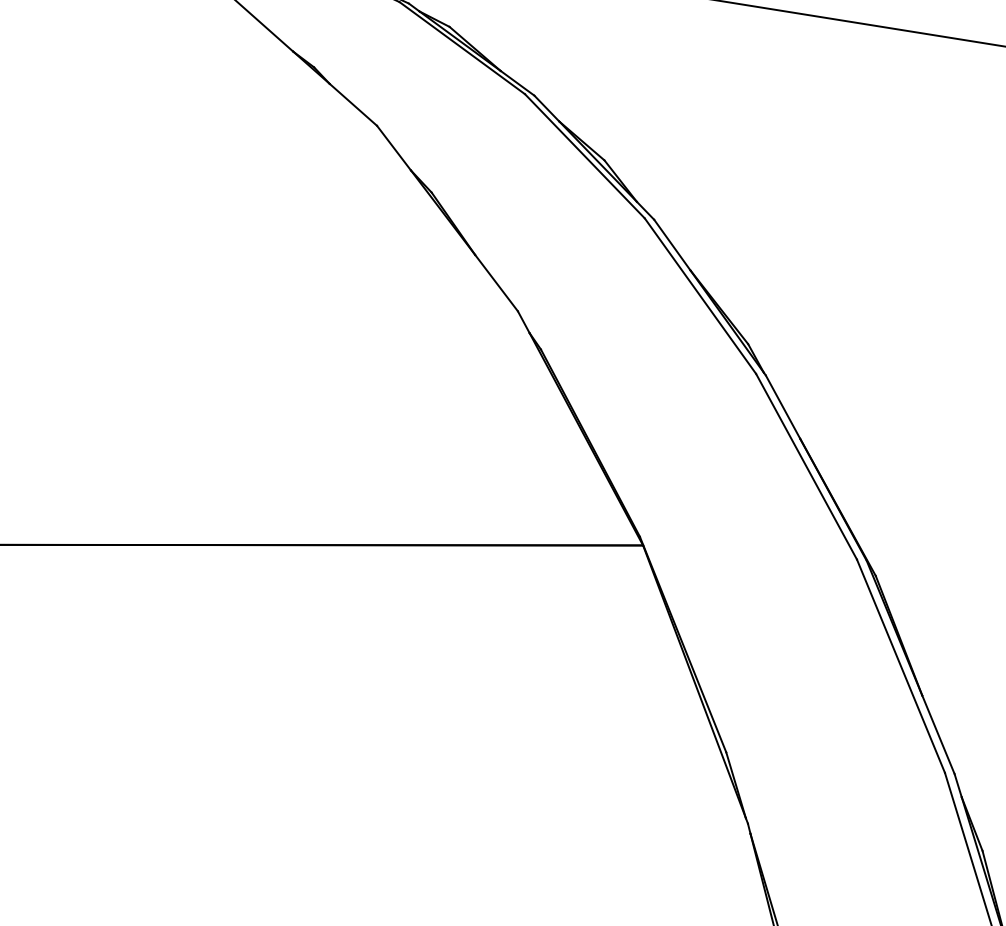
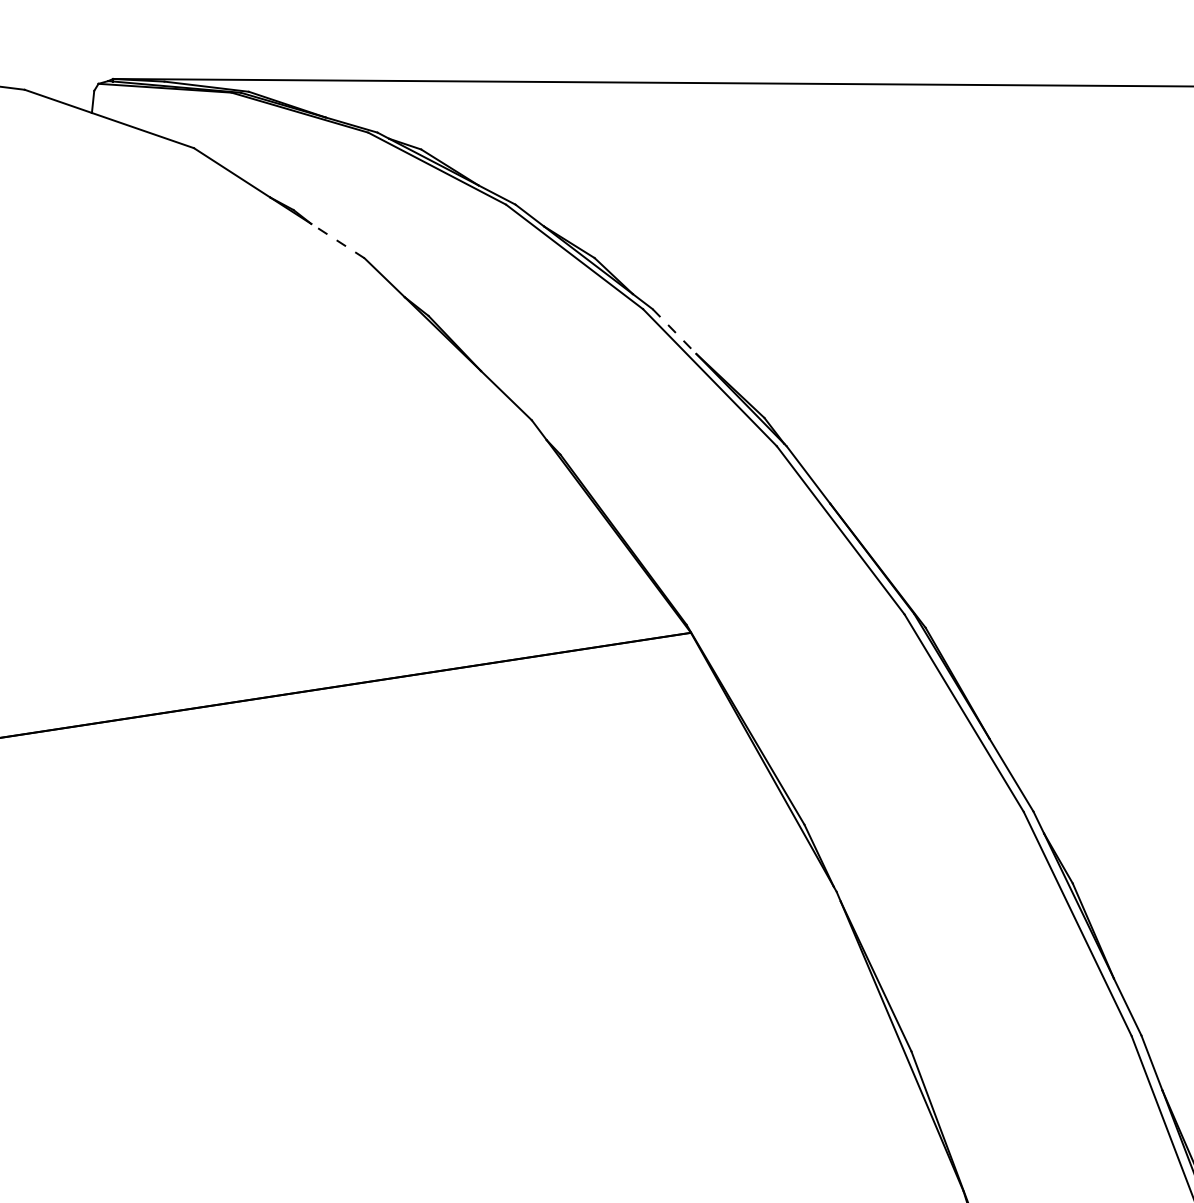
line: (352, 105) -> (337, 241), solid -> dashed
line: (672, 245) -> (674, 331), solid -> dashed

